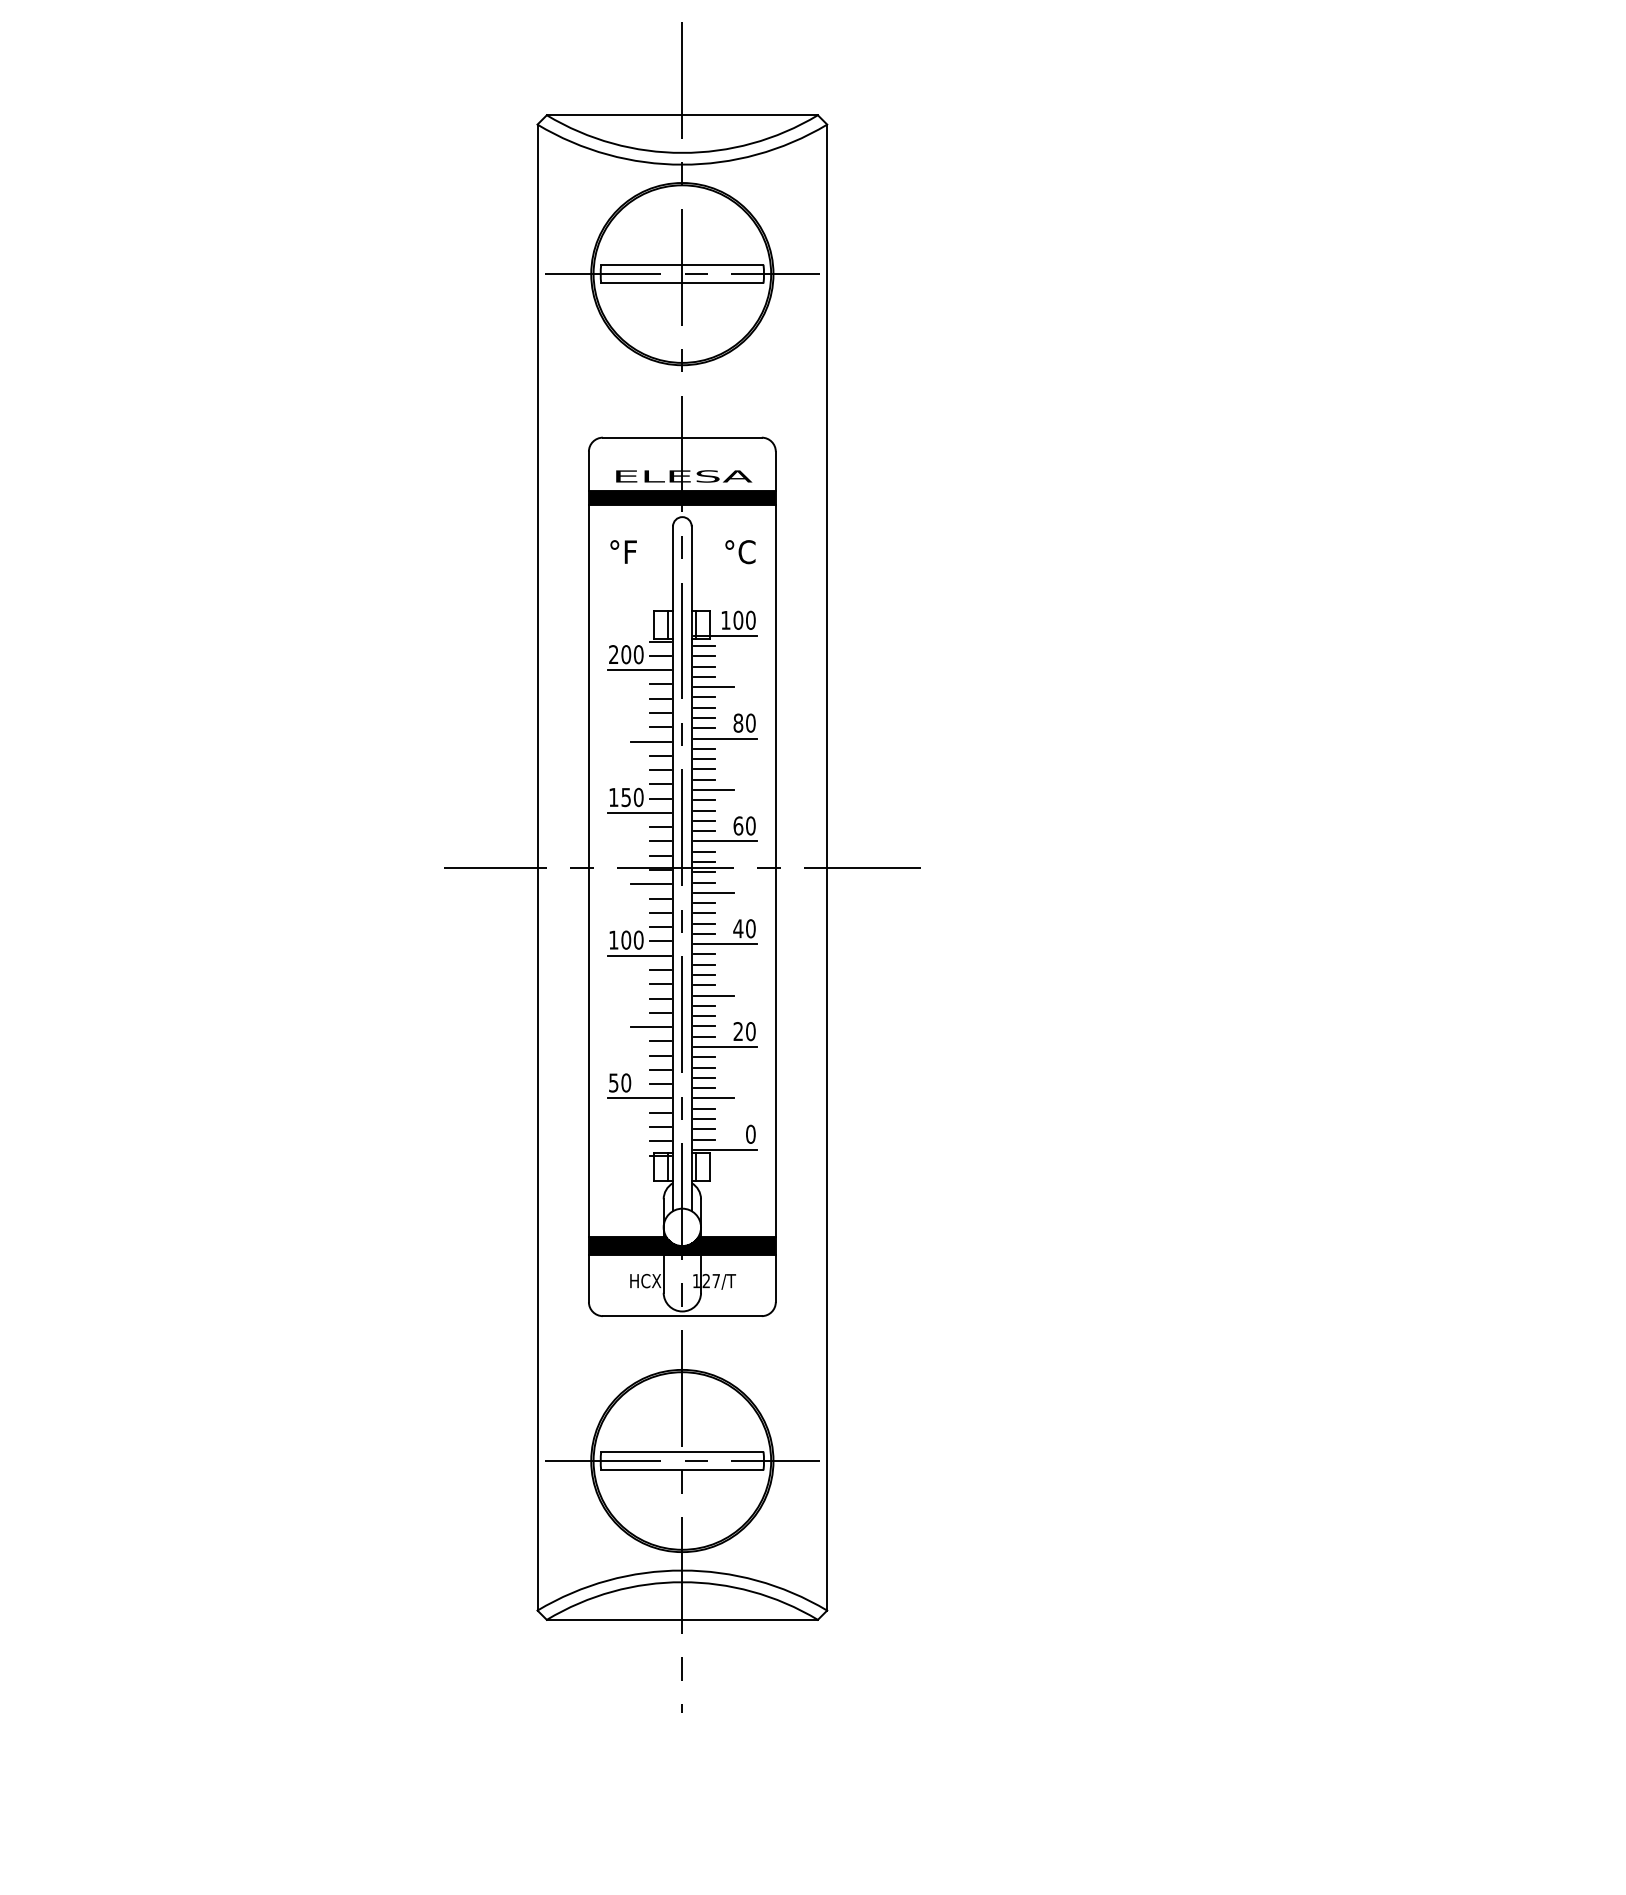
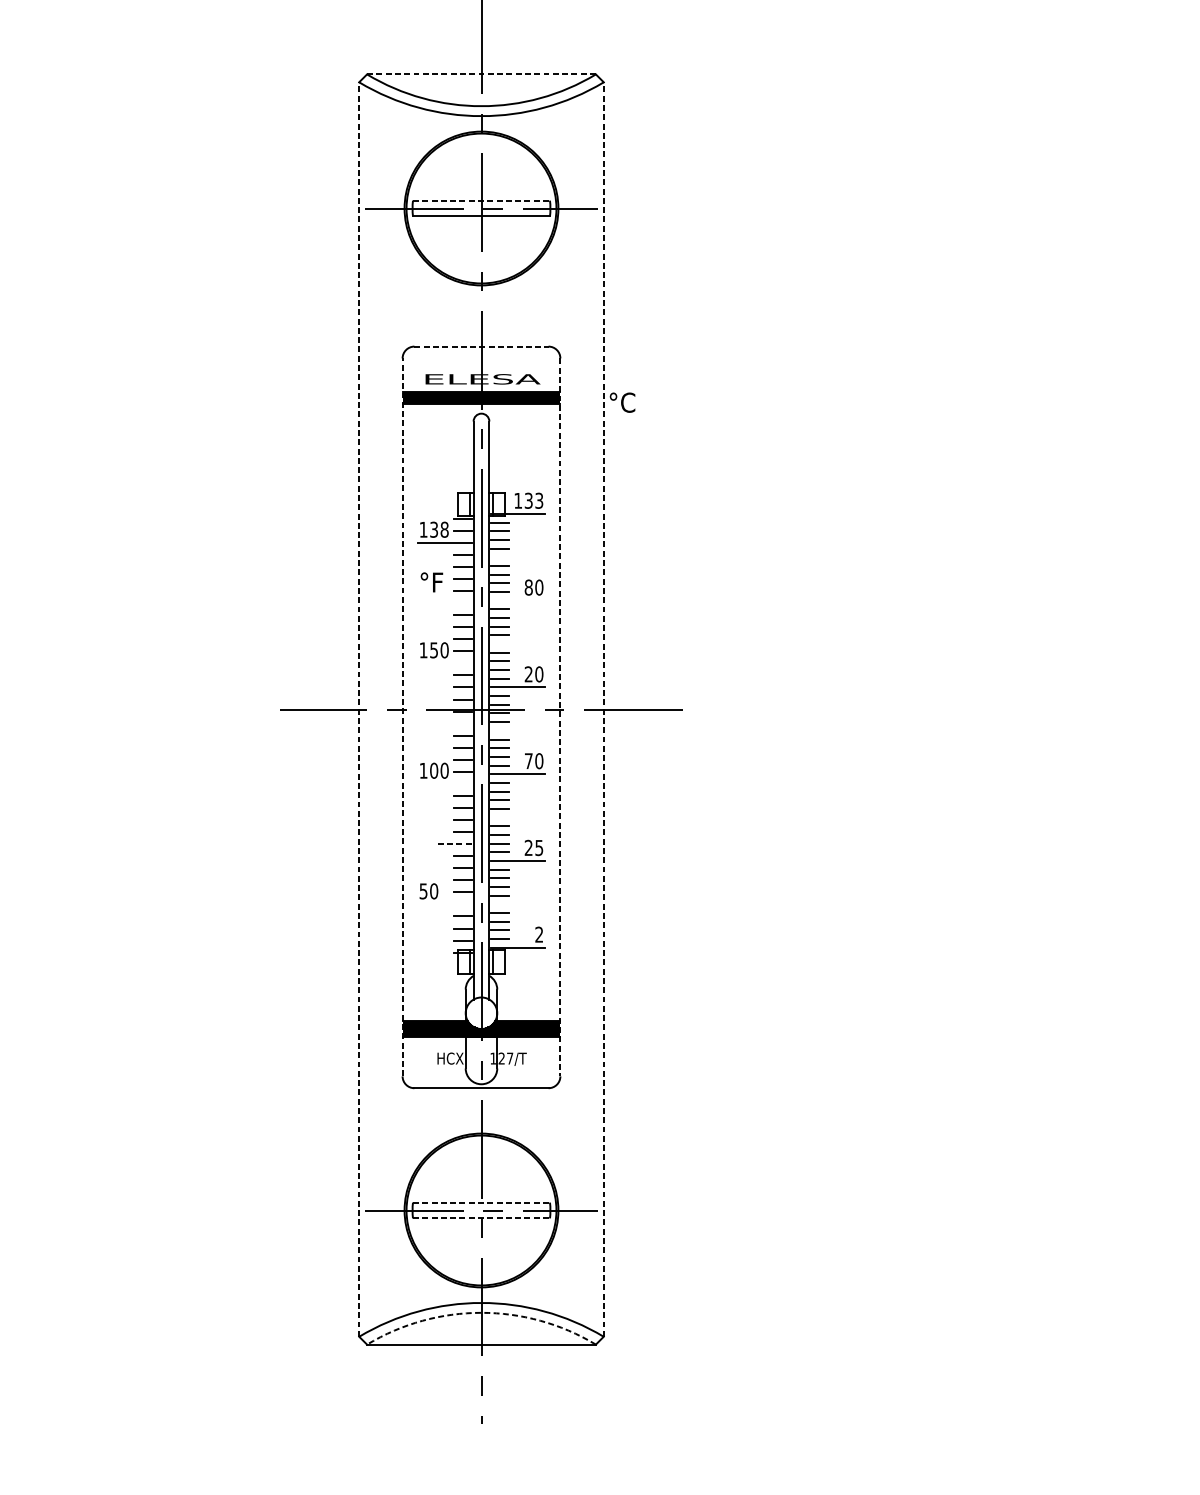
line: (682, 115) -> (481, 74), solid -> dashed
line: (682, 264) -> (481, 200), solid -> dashed
line: (682, 437) -> (481, 346), solid -> dashed
text: (623, 551) -> (431, 581), moved
text: (740, 552) -> (622, 403), moved
text: (744, 619) -> (533, 500), 100 -> 133
text: (626, 654) -> (434, 529), 200 -> 138
line: (713, 687) -> (507, 557), removed
line: (725, 738) -> (517, 600), removed
line: (650, 741) -> (454, 603), removed
line: (713, 790) -> (507, 644), removed
line: (638, 812) -> (444, 663), removed
text: (738, 825) -> (528, 674), 60 -> 20
line: (537, 867) -> (359, 709), solid -> dashed
line: (827, 867) -> (604, 709), solid -> dashed
line: (588, 876) -> (402, 717), solid -> dashed
line: (775, 877) -> (560, 717), solid -> dashed
line: (650, 884) -> (454, 723), removed
line: (713, 892) -> (507, 730), removed
text: (738, 928) -> (528, 760), 40 -> 70
line: (638, 955) -> (444, 783), removed
line: (713, 995) -> (507, 817), removed
line: (650, 1027) -> (454, 844), solid -> dashed
text: (750, 1031) -> (539, 847), 20 -> 25
line: (638, 1098) -> (444, 904), removed
line: (713, 1098) -> (507, 904), removed
text: (750, 1133) -> (539, 934), 0 -> 2
line: (682, 1451) -> (481, 1202), solid -> dashed
line: (682, 1470) -> (481, 1218), solid -> dashed
arc: (682, 1582) -> (481, 1313), solid -> dashed

